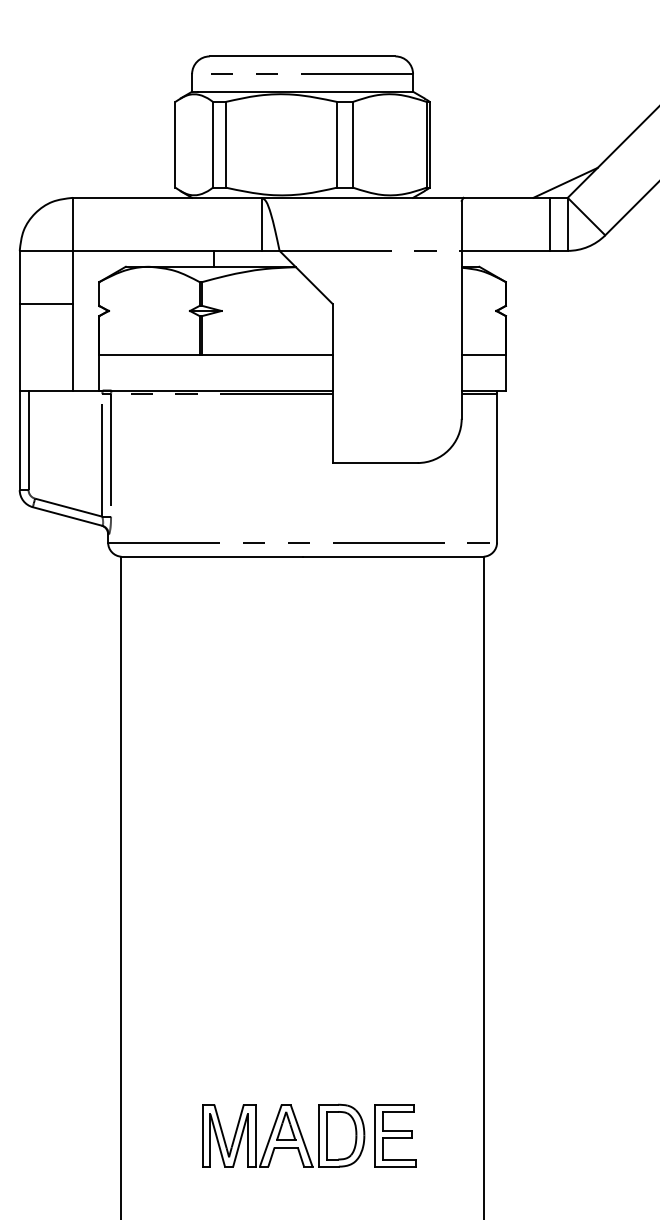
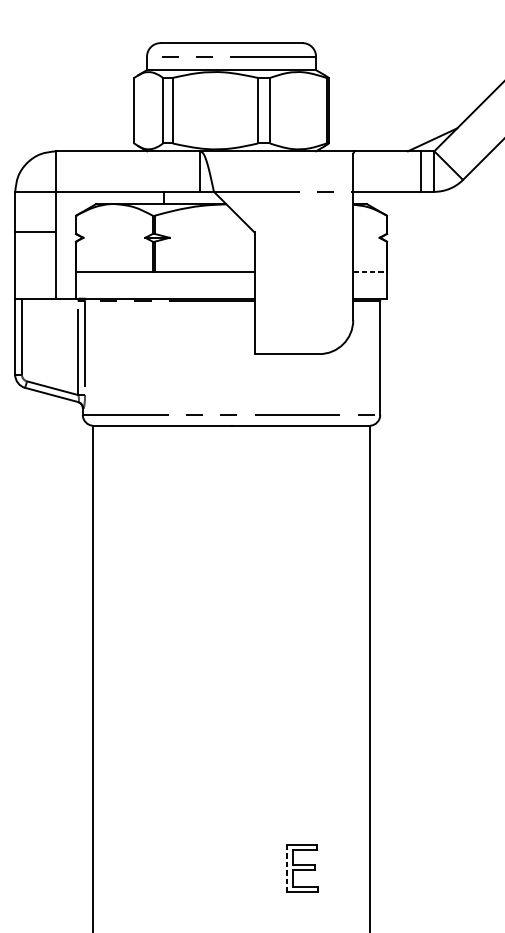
line: (484, 355) -> (370, 271), solid -> dashed
part: (283, 1135) -> (216, 868), removed
line: (374, 1135) -> (286, 868), solid -> dashed

